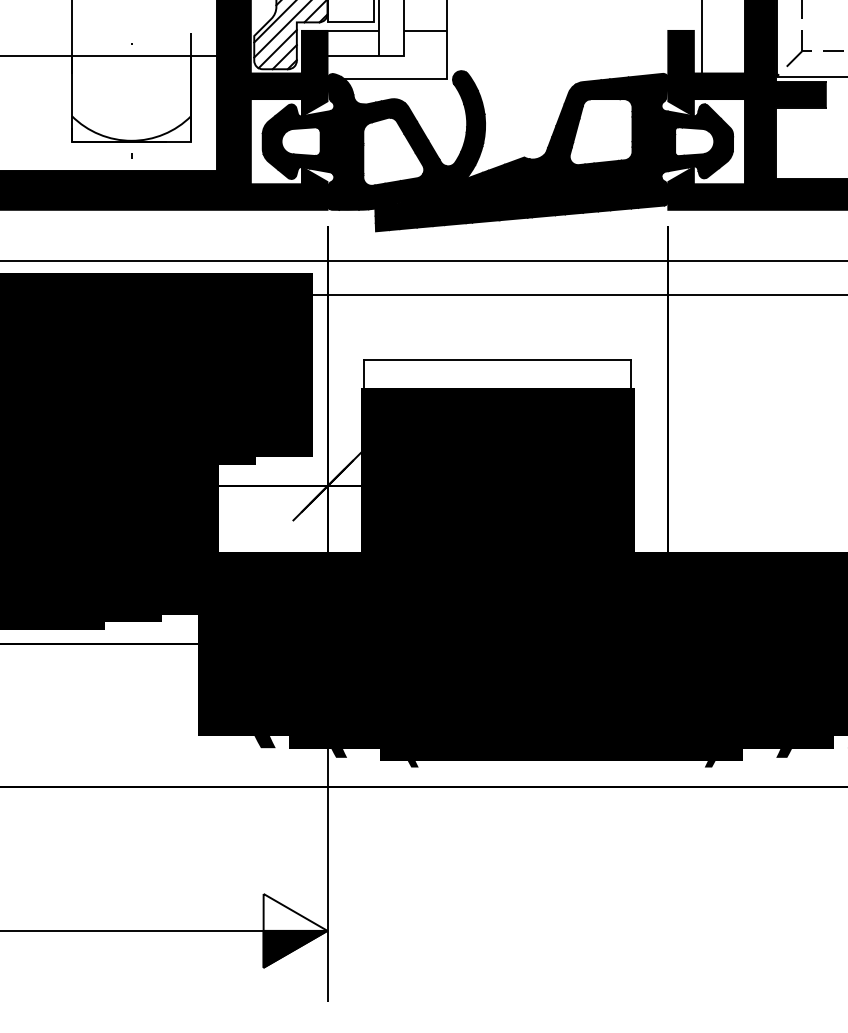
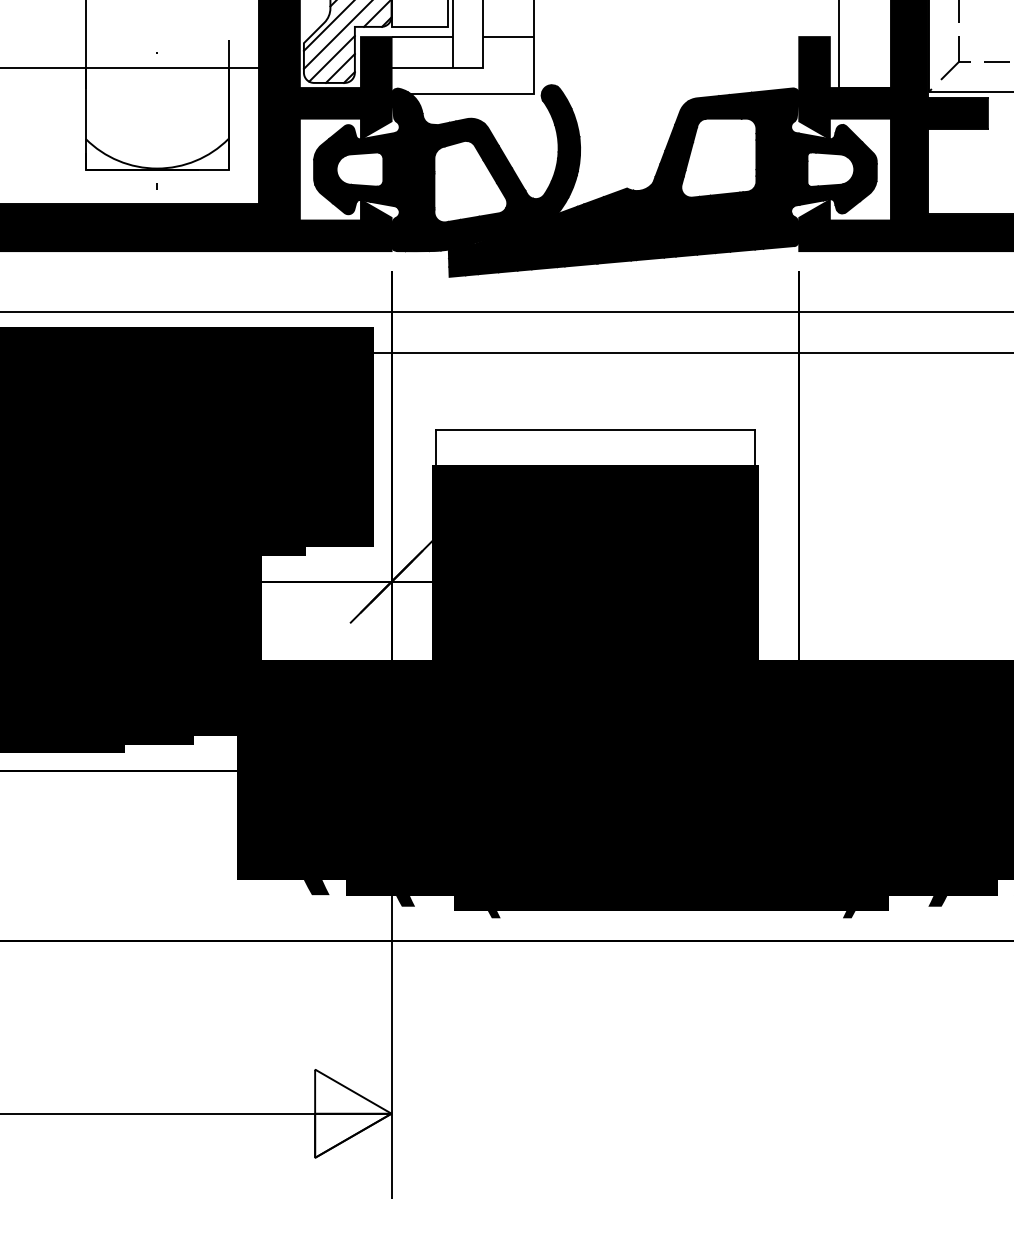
fill: (295, 949) -> (353, 1135), removed

